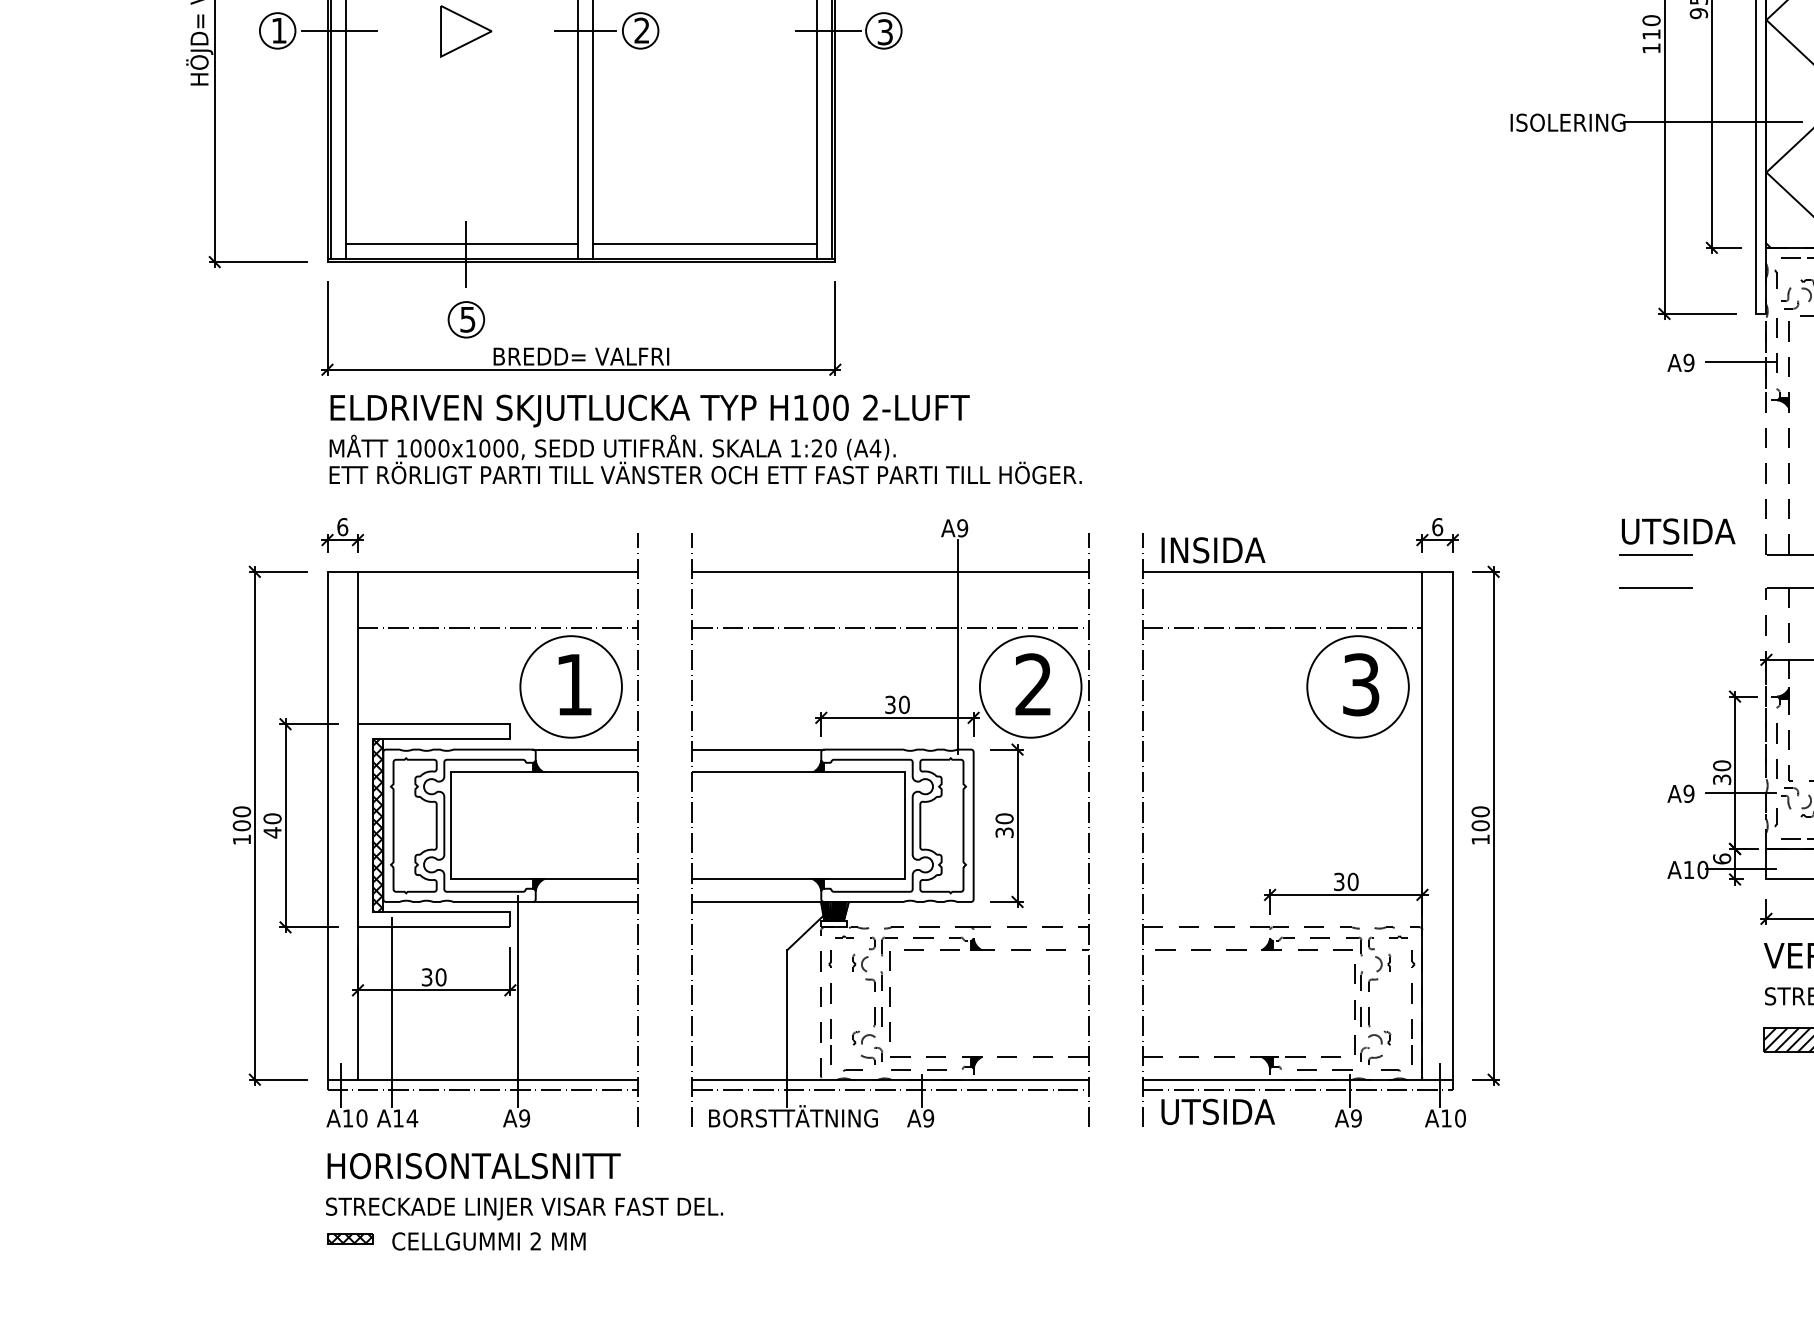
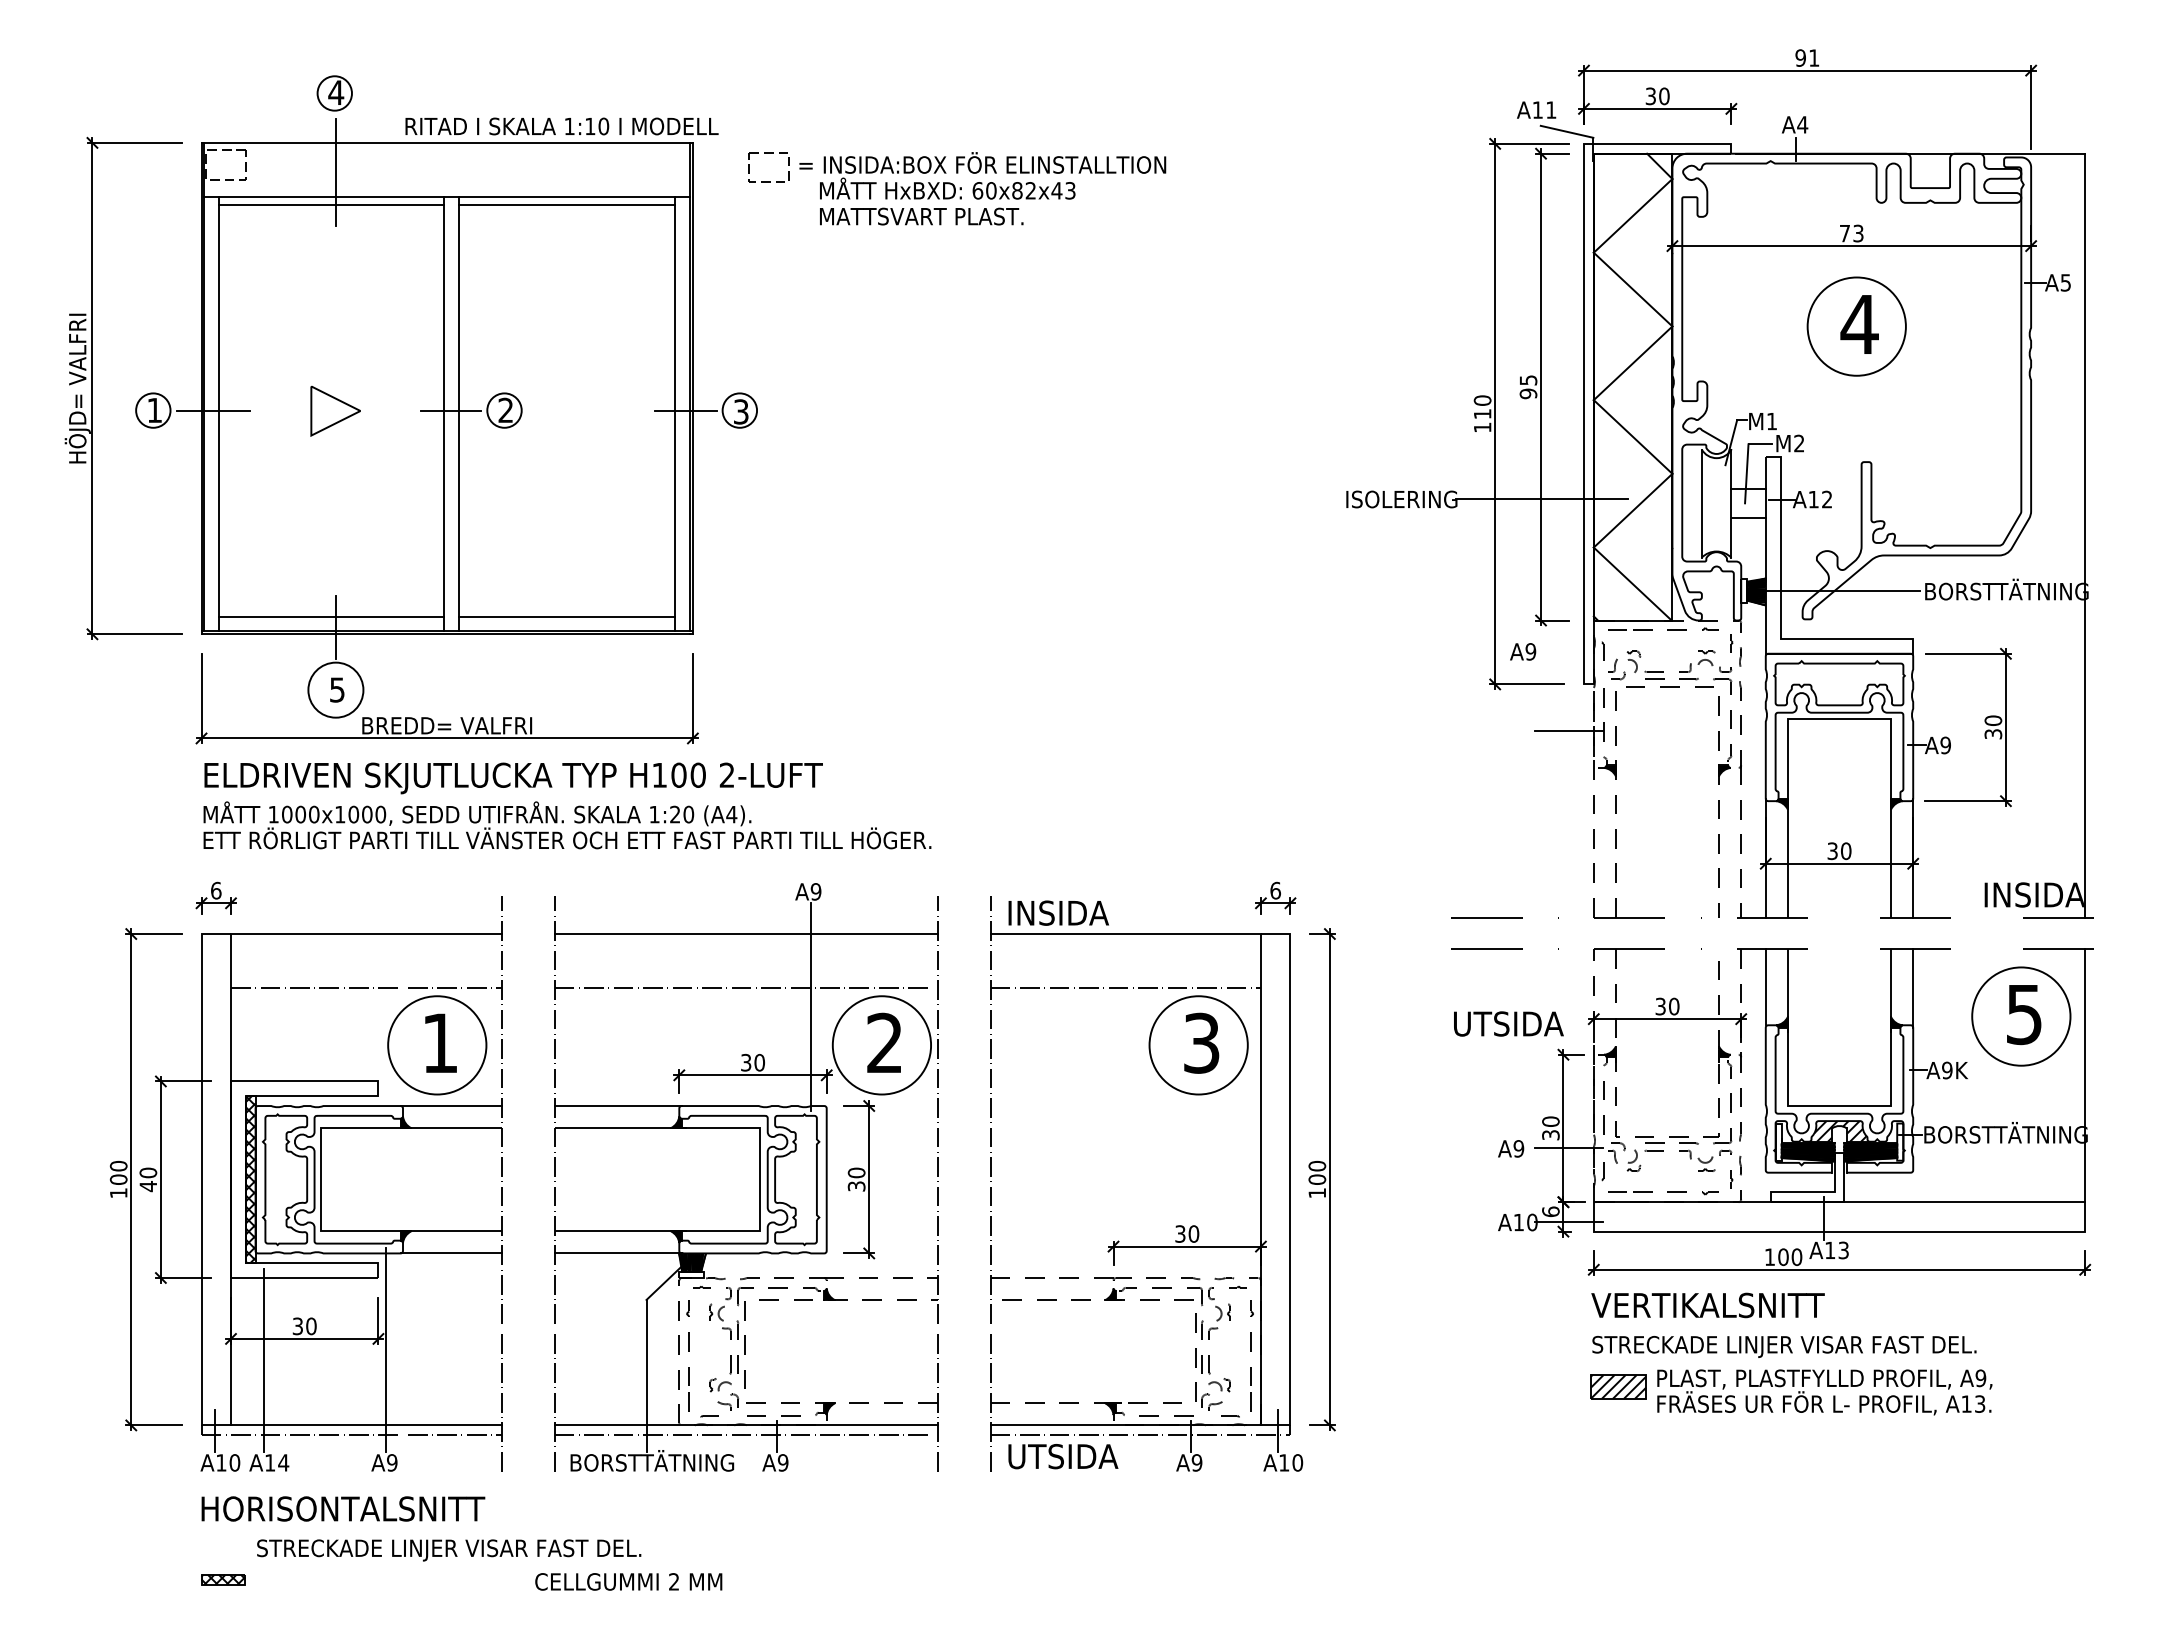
circle: (465, 319) -> (335, 689), size x1.6
text: (1681, 362) -> (1523, 651), moved
text: (1678, 531) -> (1508, 1023), moved
text: (524, 1208) -> (449, 1550), moved
text: (488, 1241) -> (628, 1581), moved

